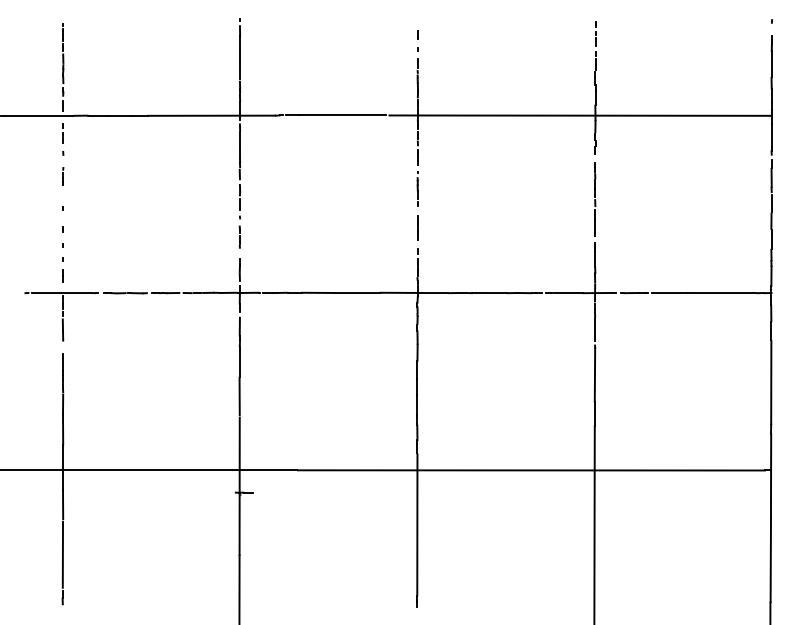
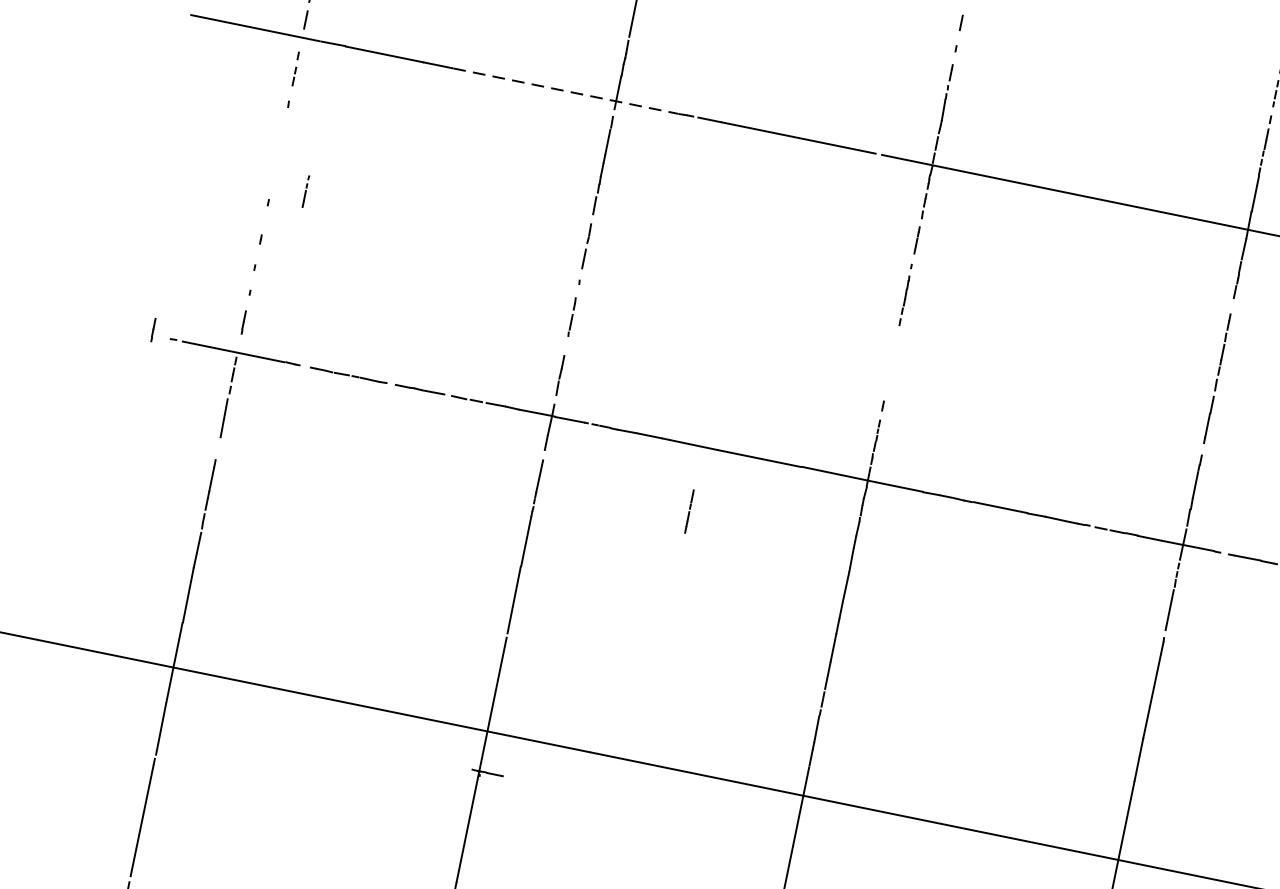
line: (212, 115) -> (567, 91), solid -> dashed
line: (63, 176) -> (306, 191), moved
line: (417, 227) -> (689, 510), moved
line: (14, 289) -> (152, 328), added

